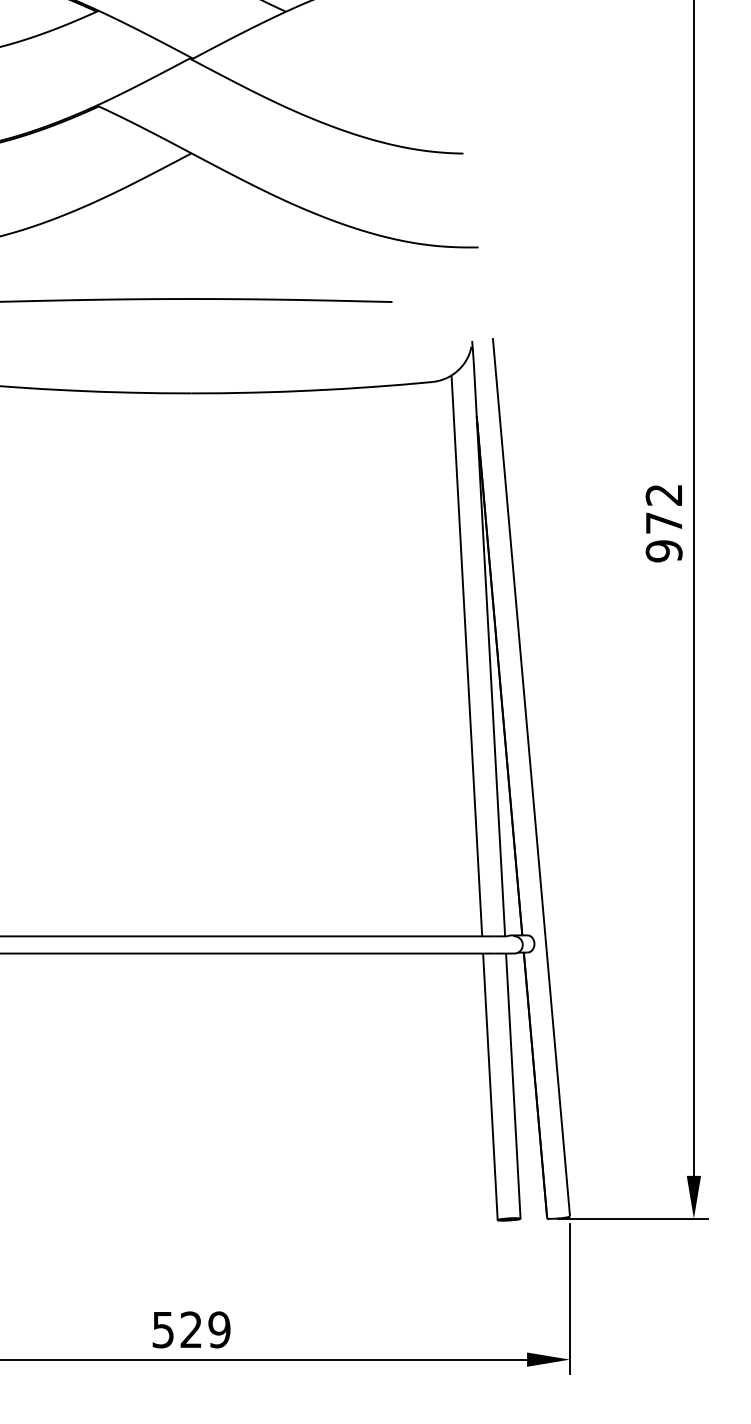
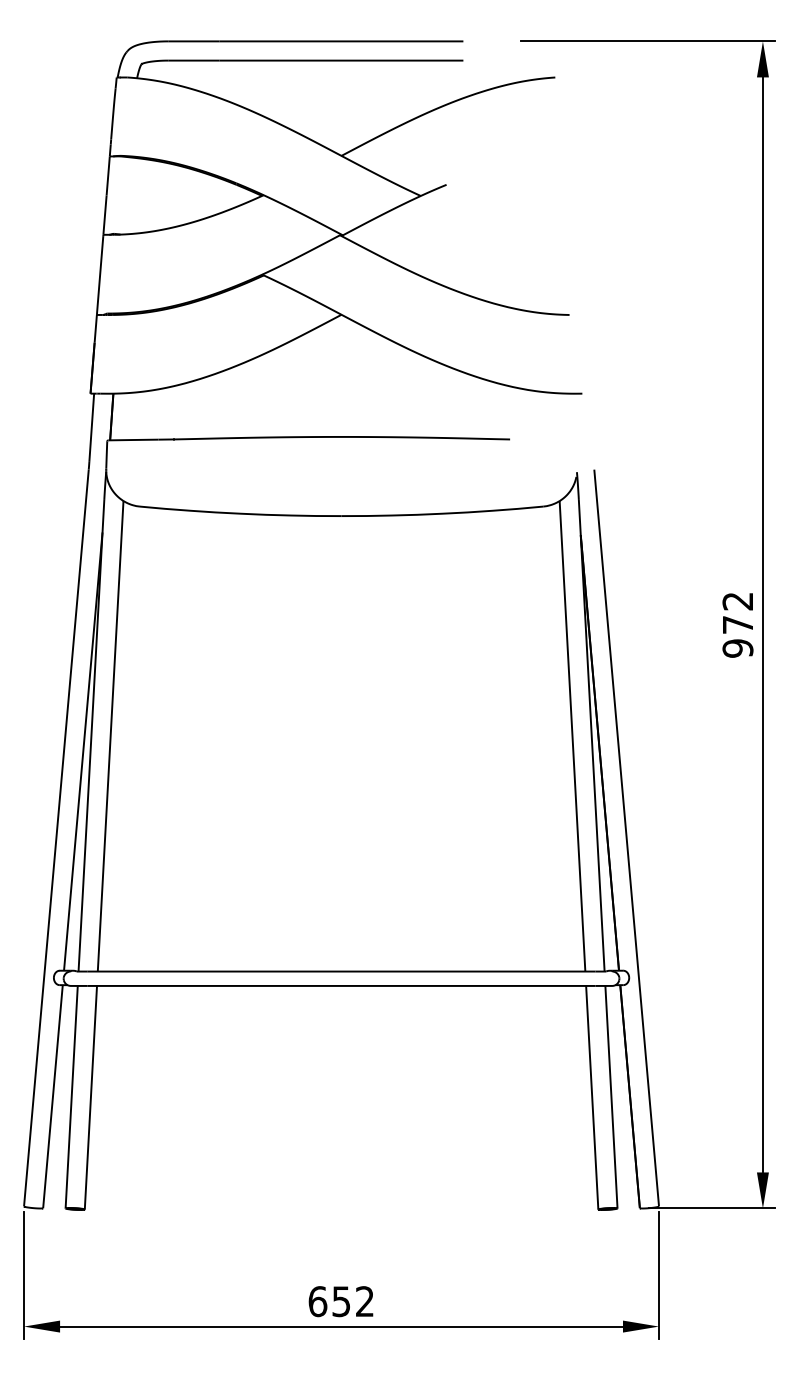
text: (191, 1329) -> (341, 1301), 529 -> 652

